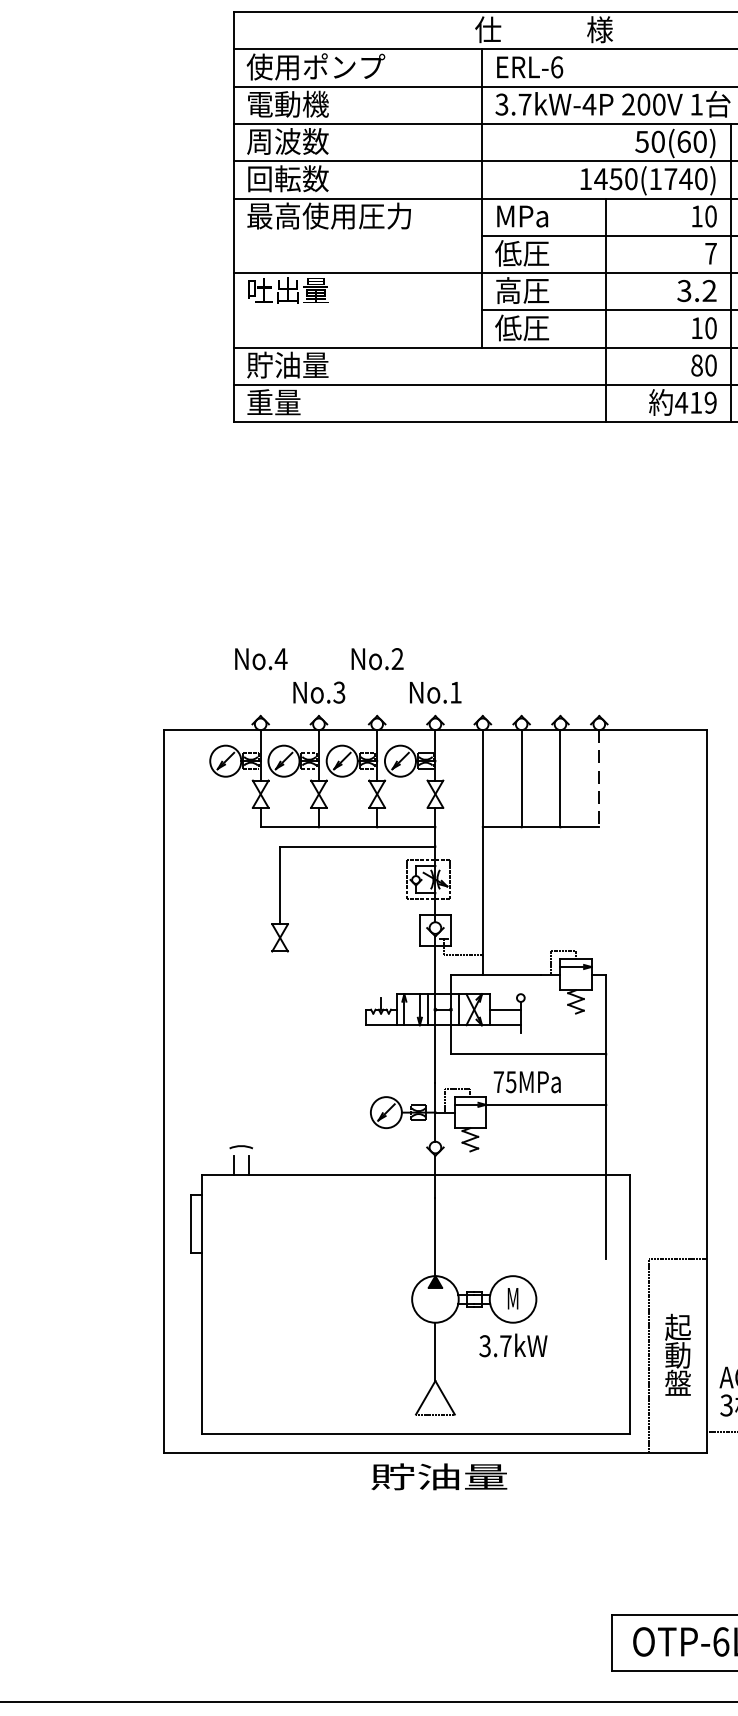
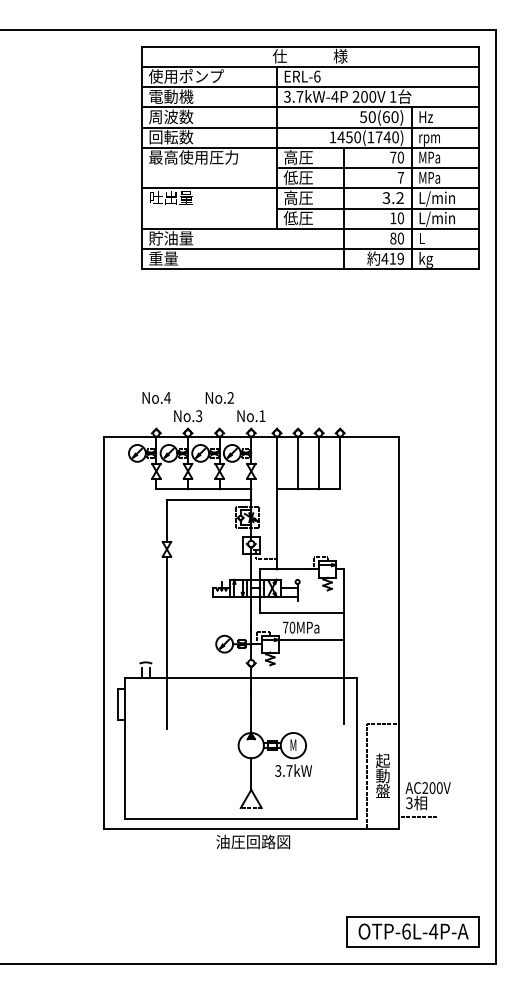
text: (522, 216) -> (298, 157), MPa -> 高圧
text: (697, 216) -> (393, 157), 10 -> 70
line: (599, 779) -> (340, 463), dashed -> solid
text: (511, 1081) -> (292, 627), 75MPa -> 70MPa
line: (279, 1109) -> (166, 642), added
text: (439, 1475) -> (253, 841), 貯油量 -> 油圧回路図

